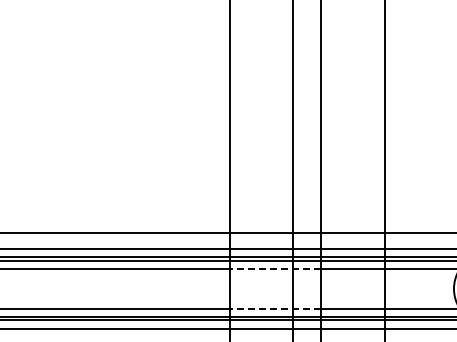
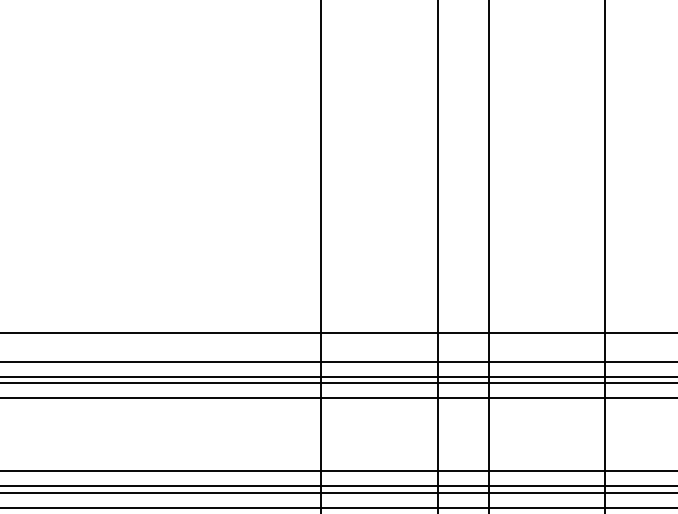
line: (275, 269) -> (405, 399), dashed -> solid
line: (275, 308) -> (405, 470), dashed -> solid

